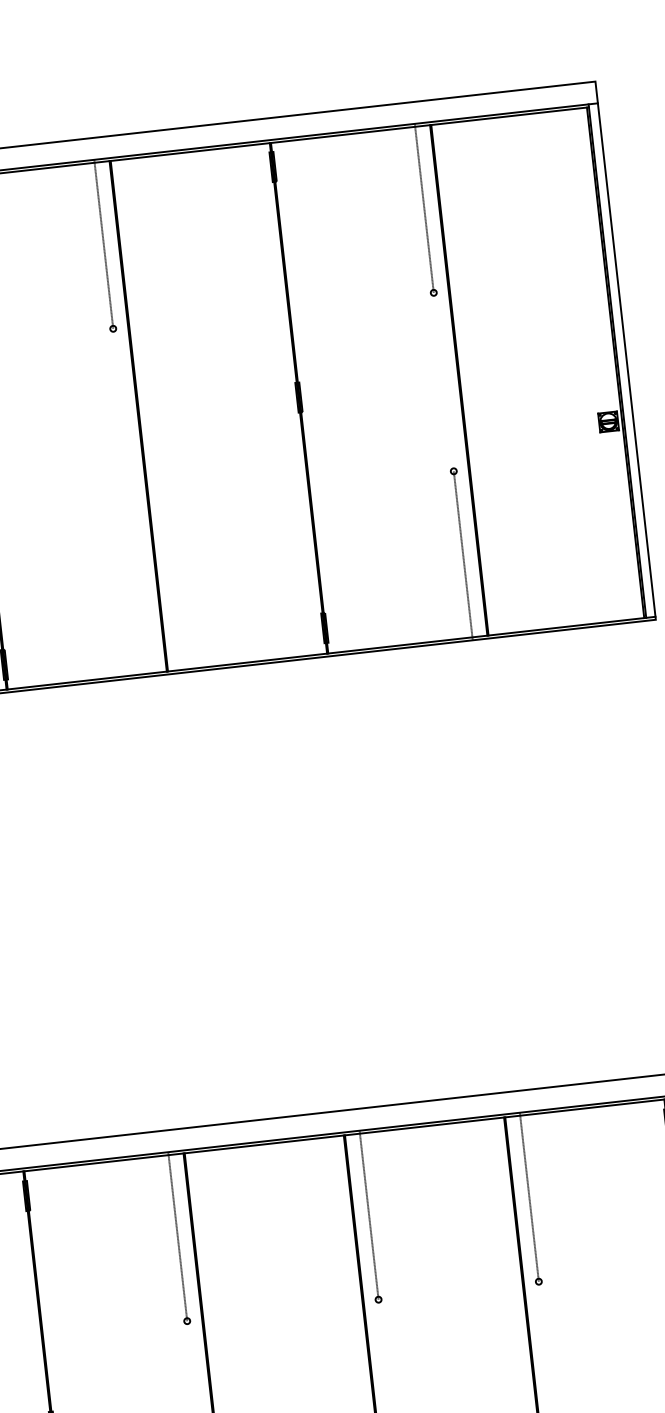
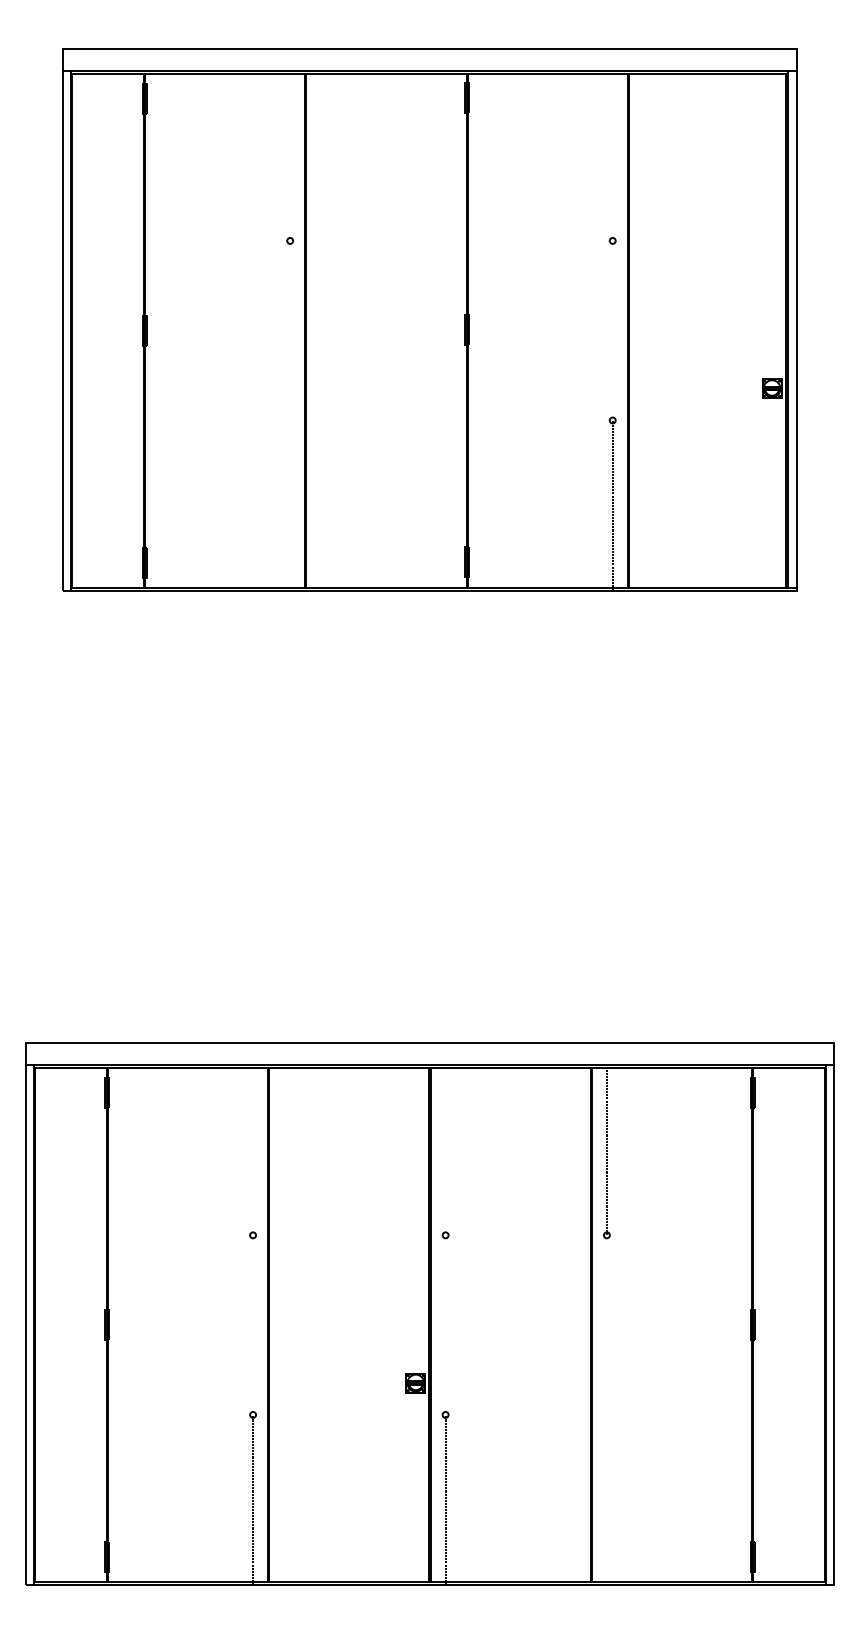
line: (424, 207) -> (612, 155), removed
line: (104, 243) -> (290, 155), removed
line: (368, 1215) -> (445, 1150), removed
line: (178, 1236) -> (253, 1150), removed

